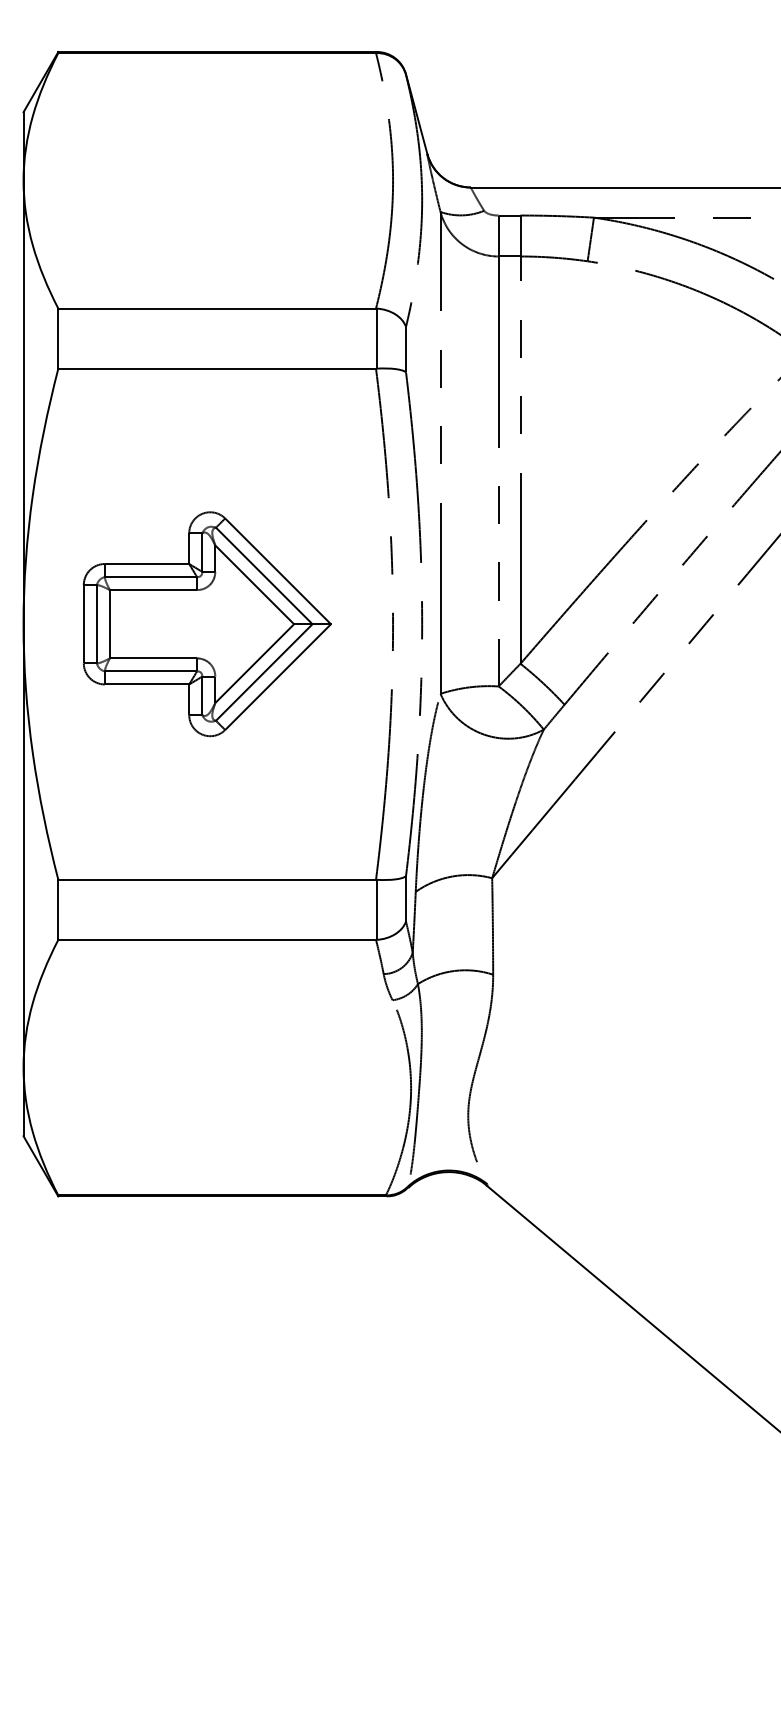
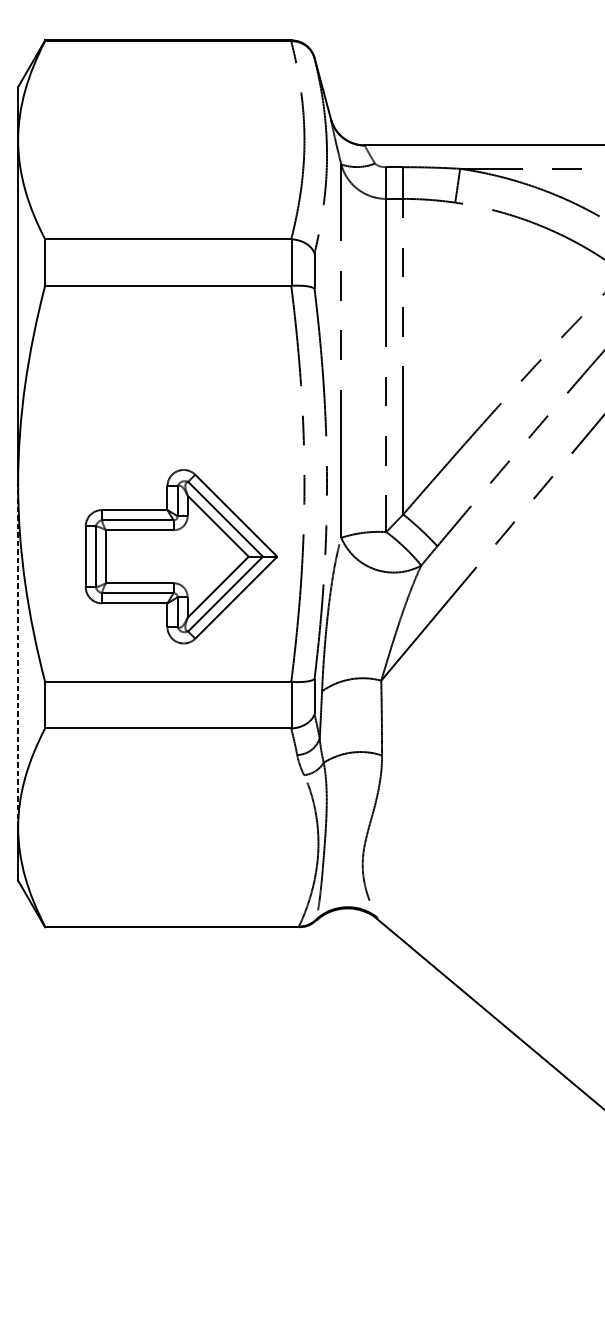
part: (206, 624) -> (180, 556), moved
line: (23, 845) -> (18, 655), solid -> dashed

